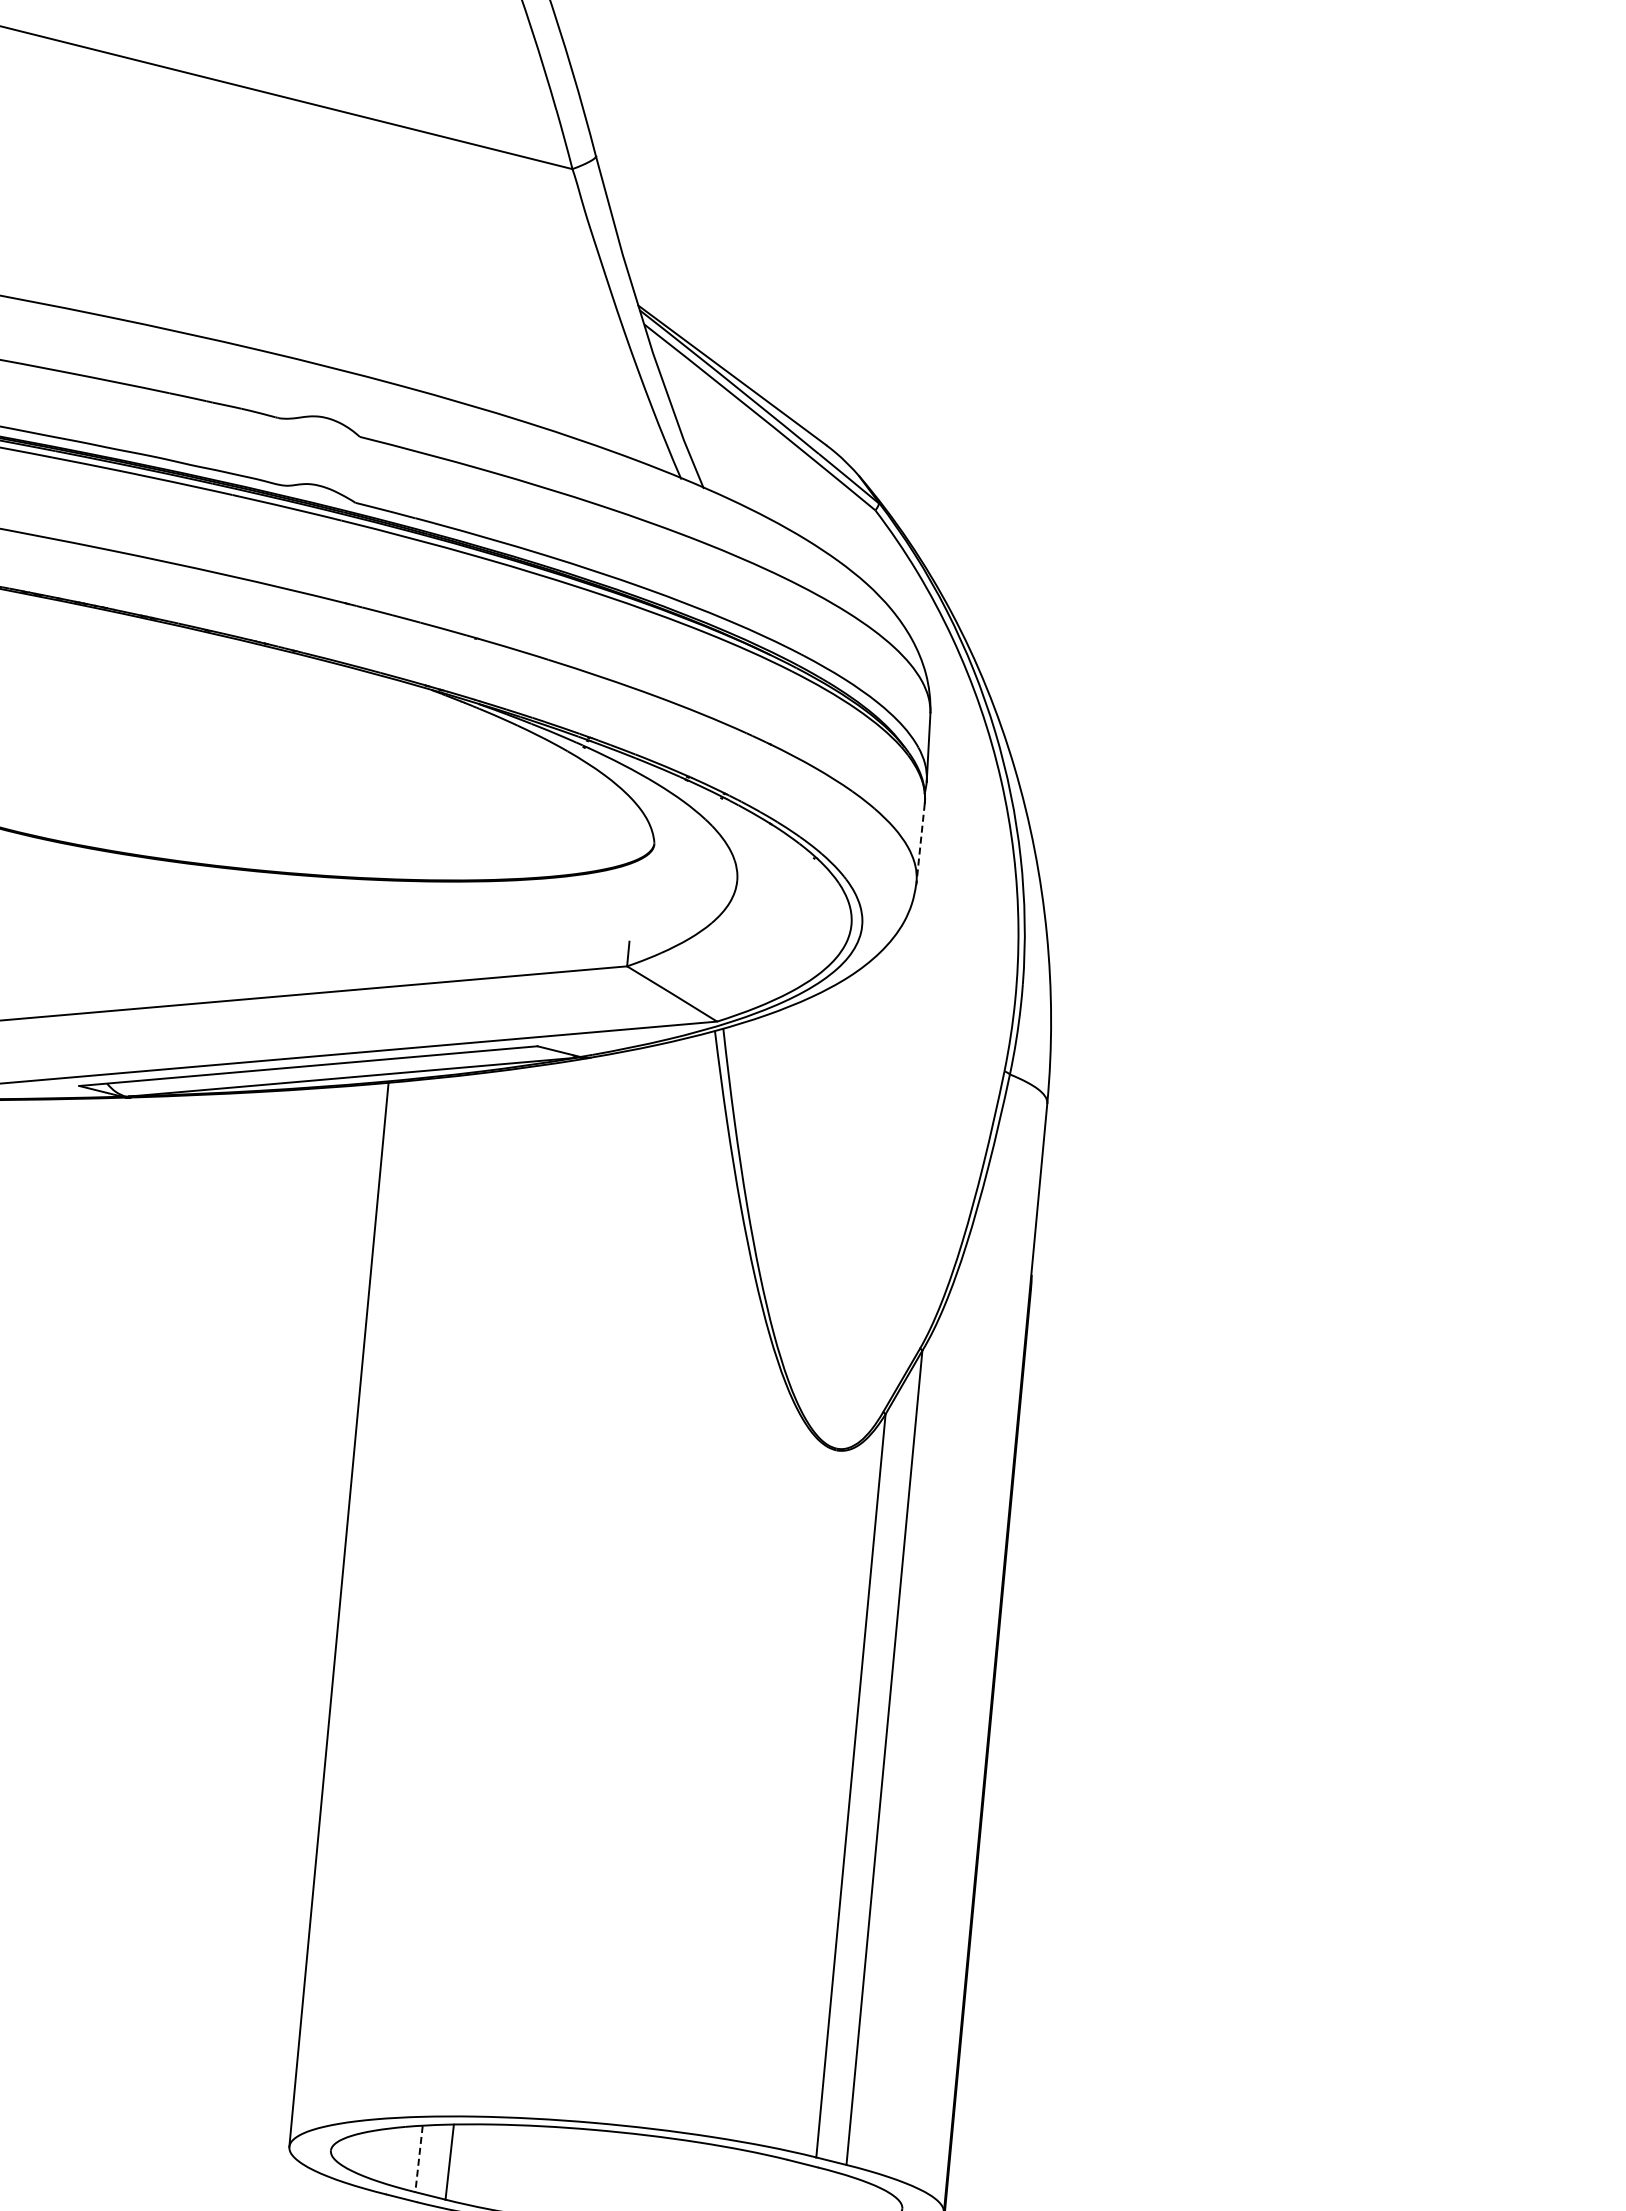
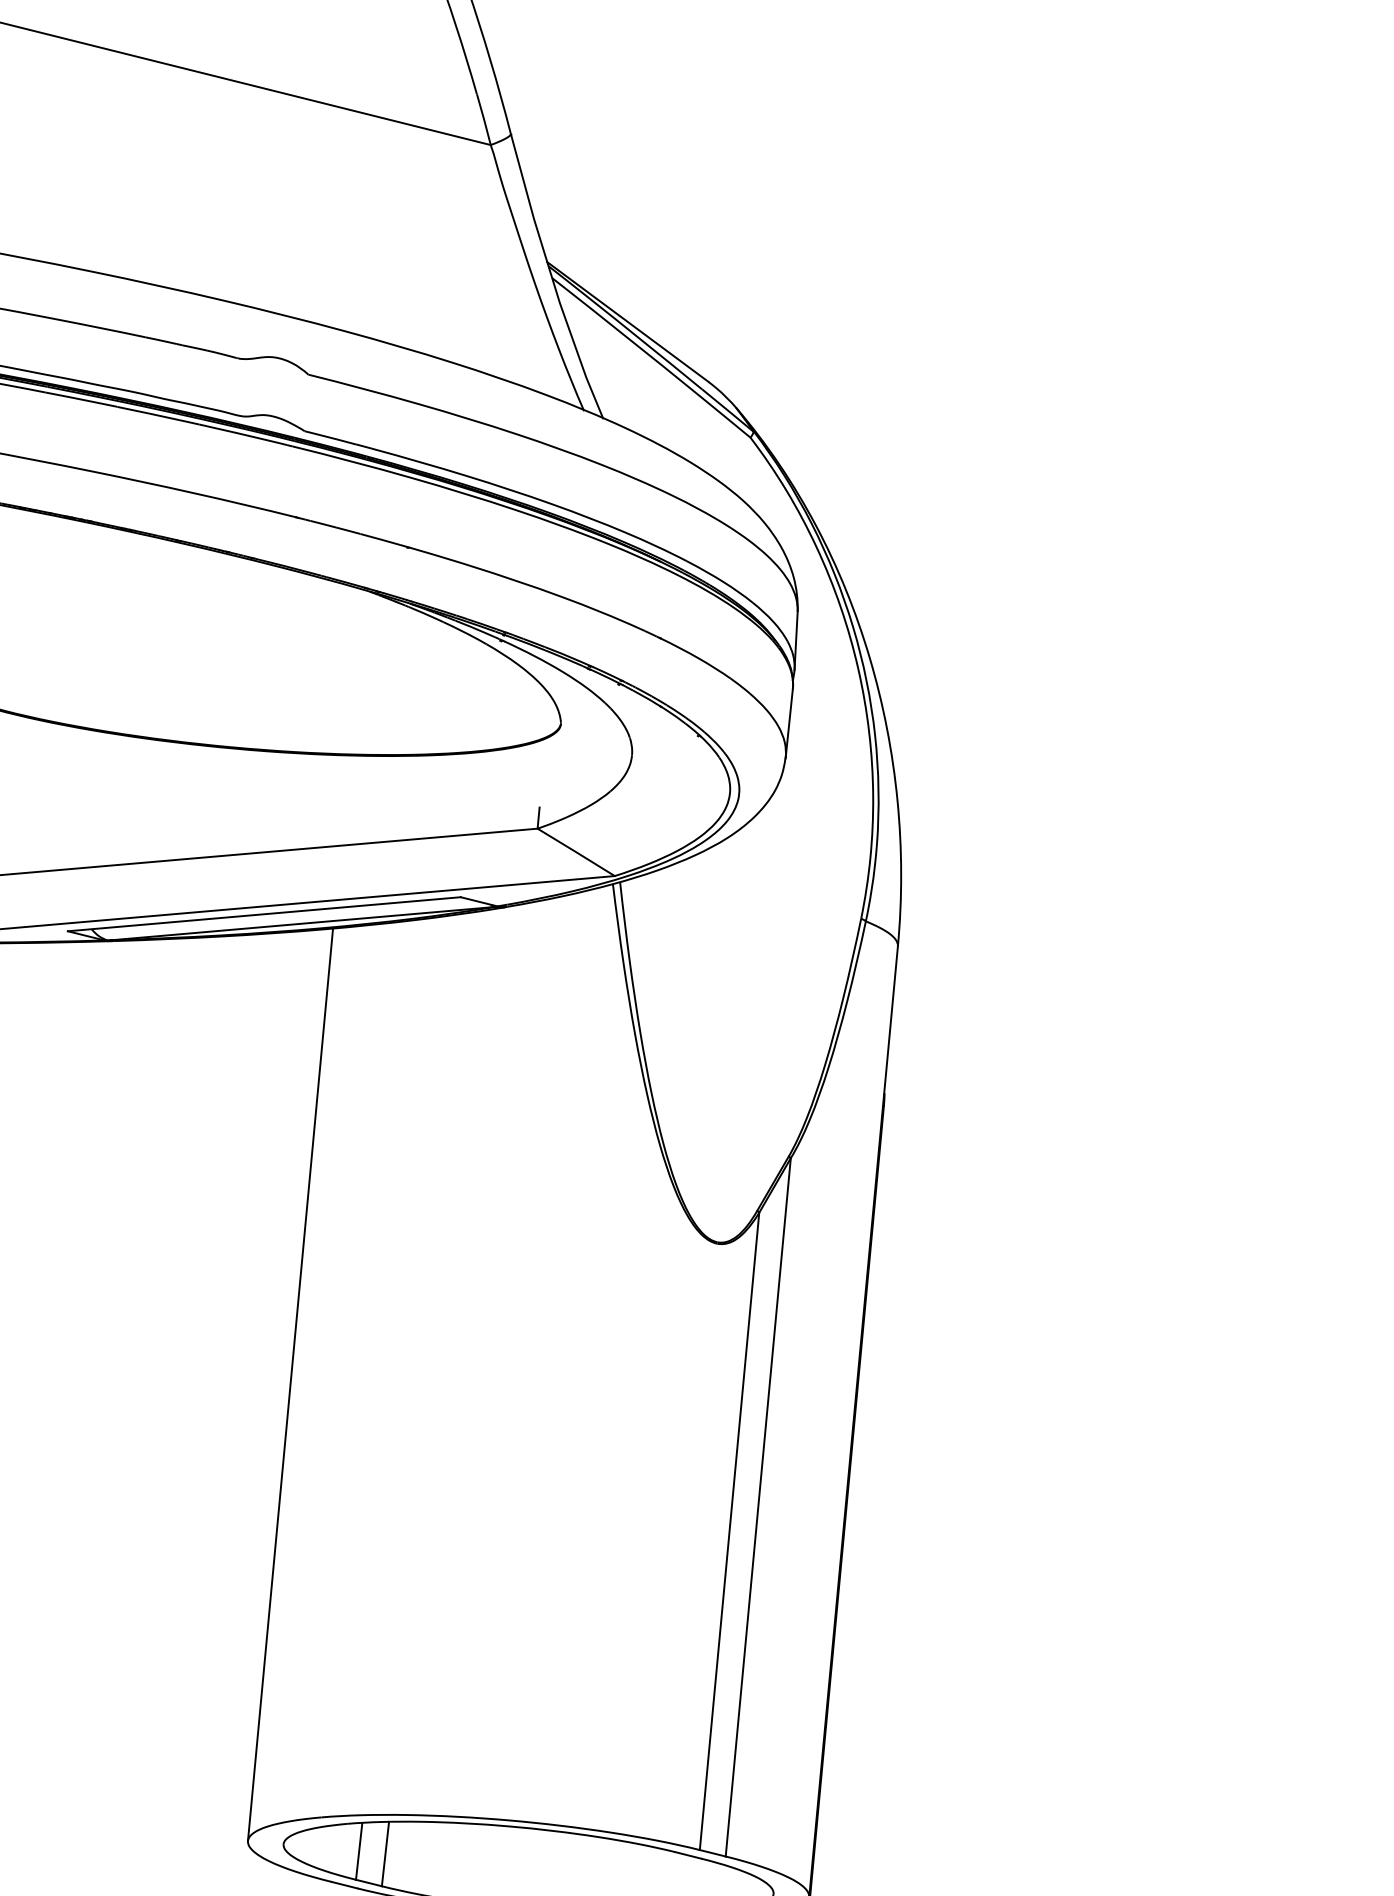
line: (920, 844) -> (789, 724), dashed -> solid
line: (418, 2159) -> (358, 1851), dashed -> solid

